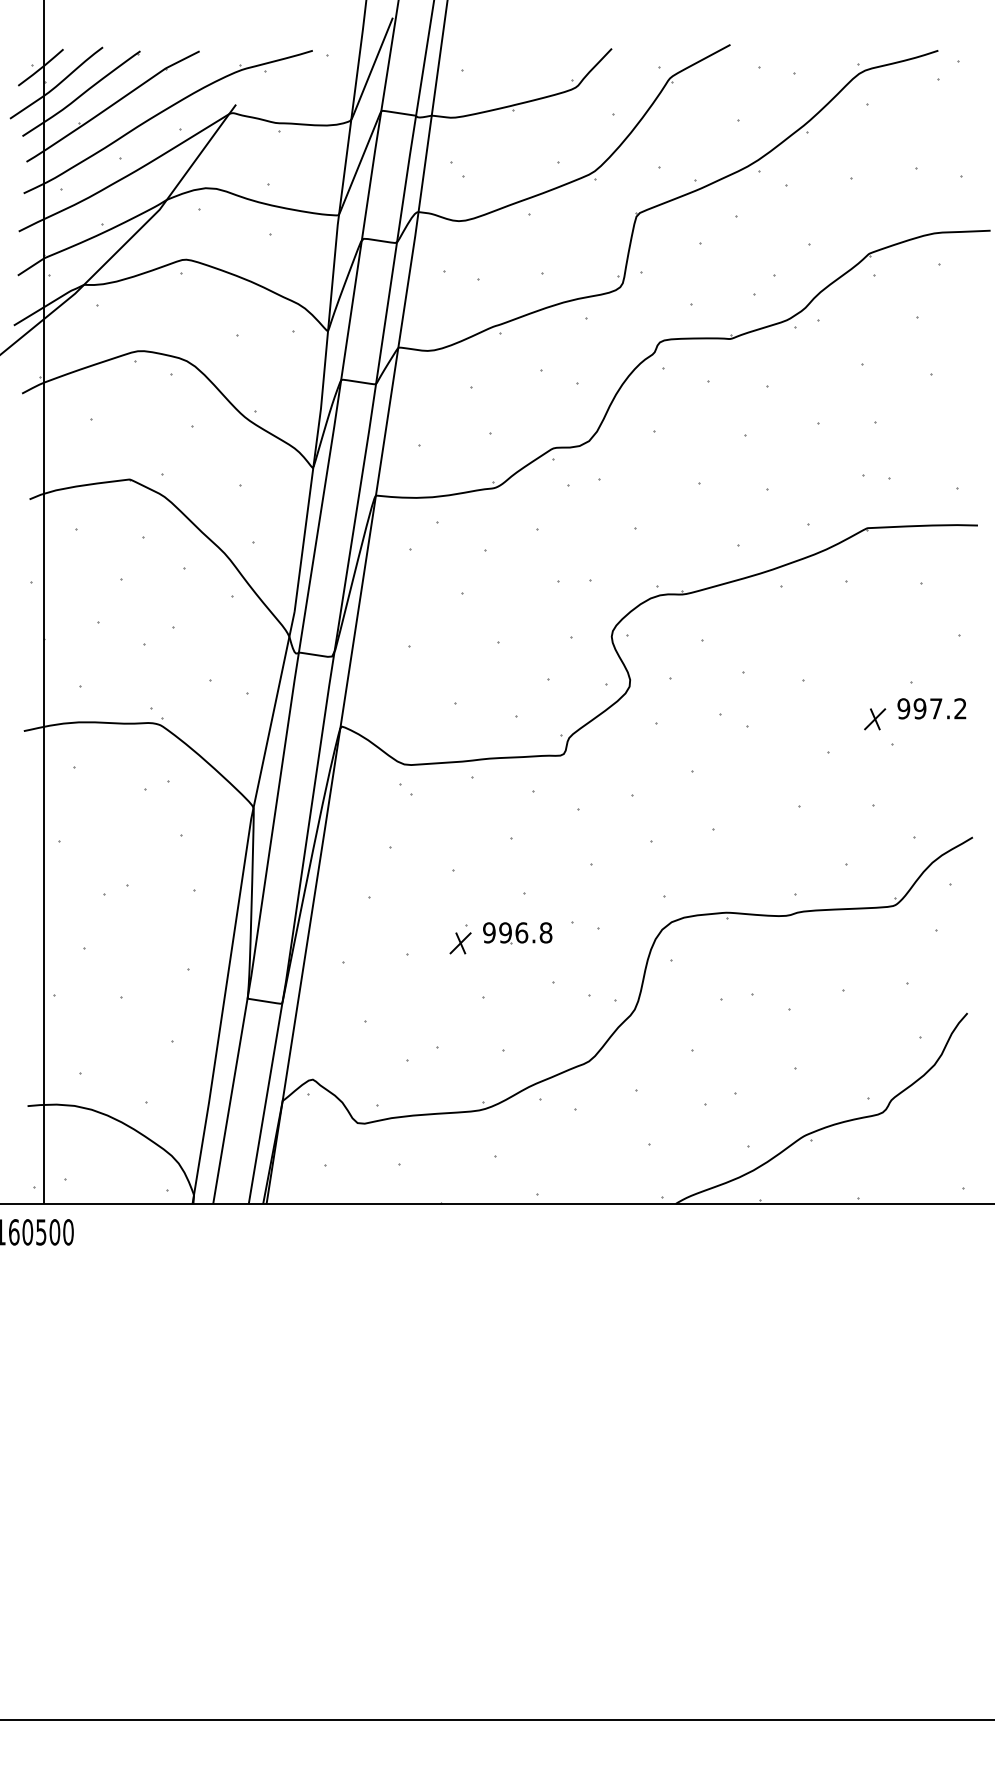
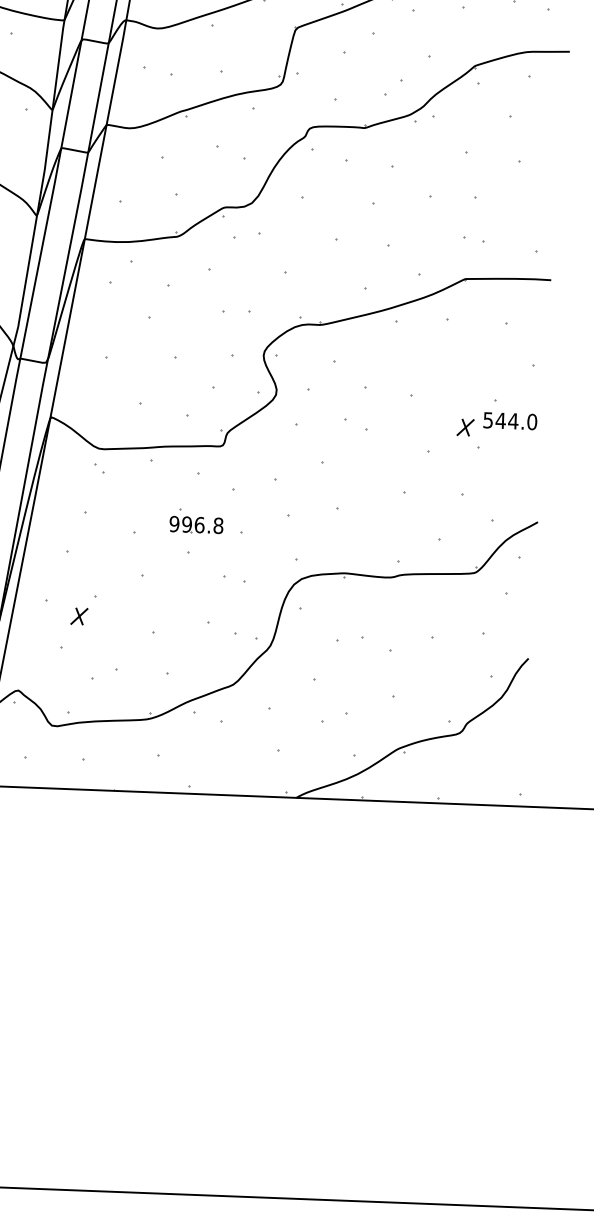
text: (931, 708) -> (509, 420), 997.2 -> 544.0
part: (517, 933) -> (196, 525), moved
part: (460, 943) -> (79, 616), moved

